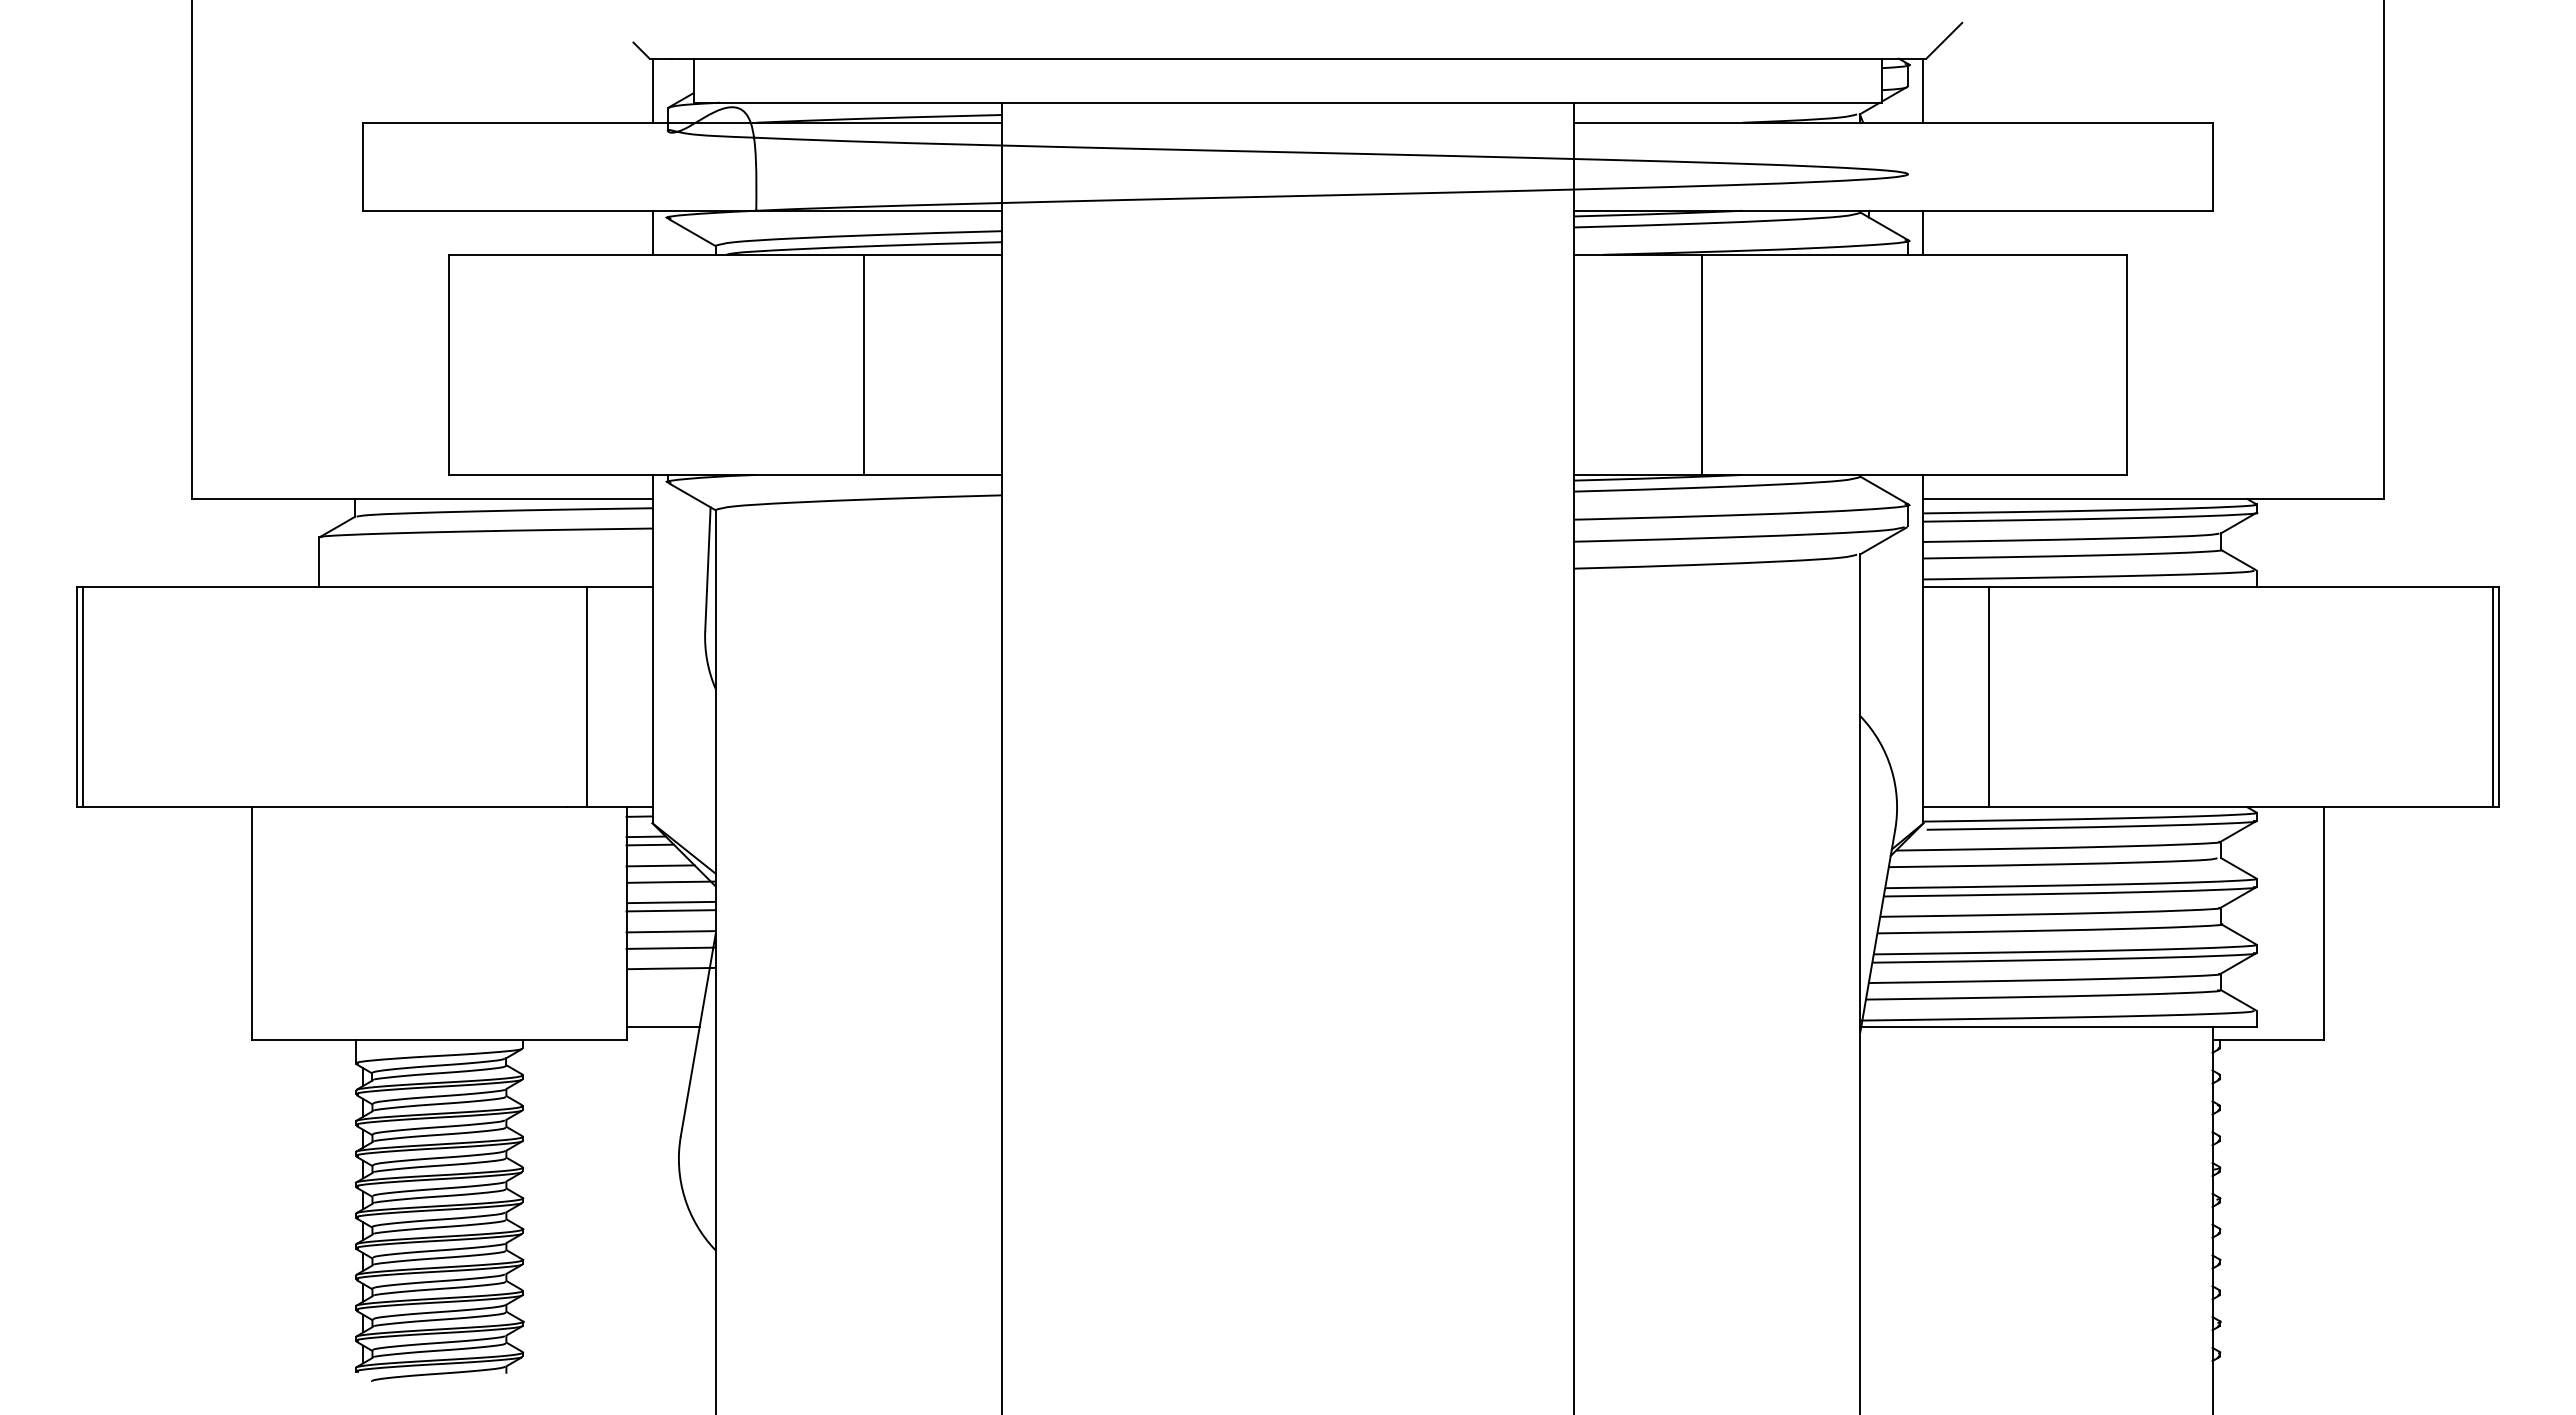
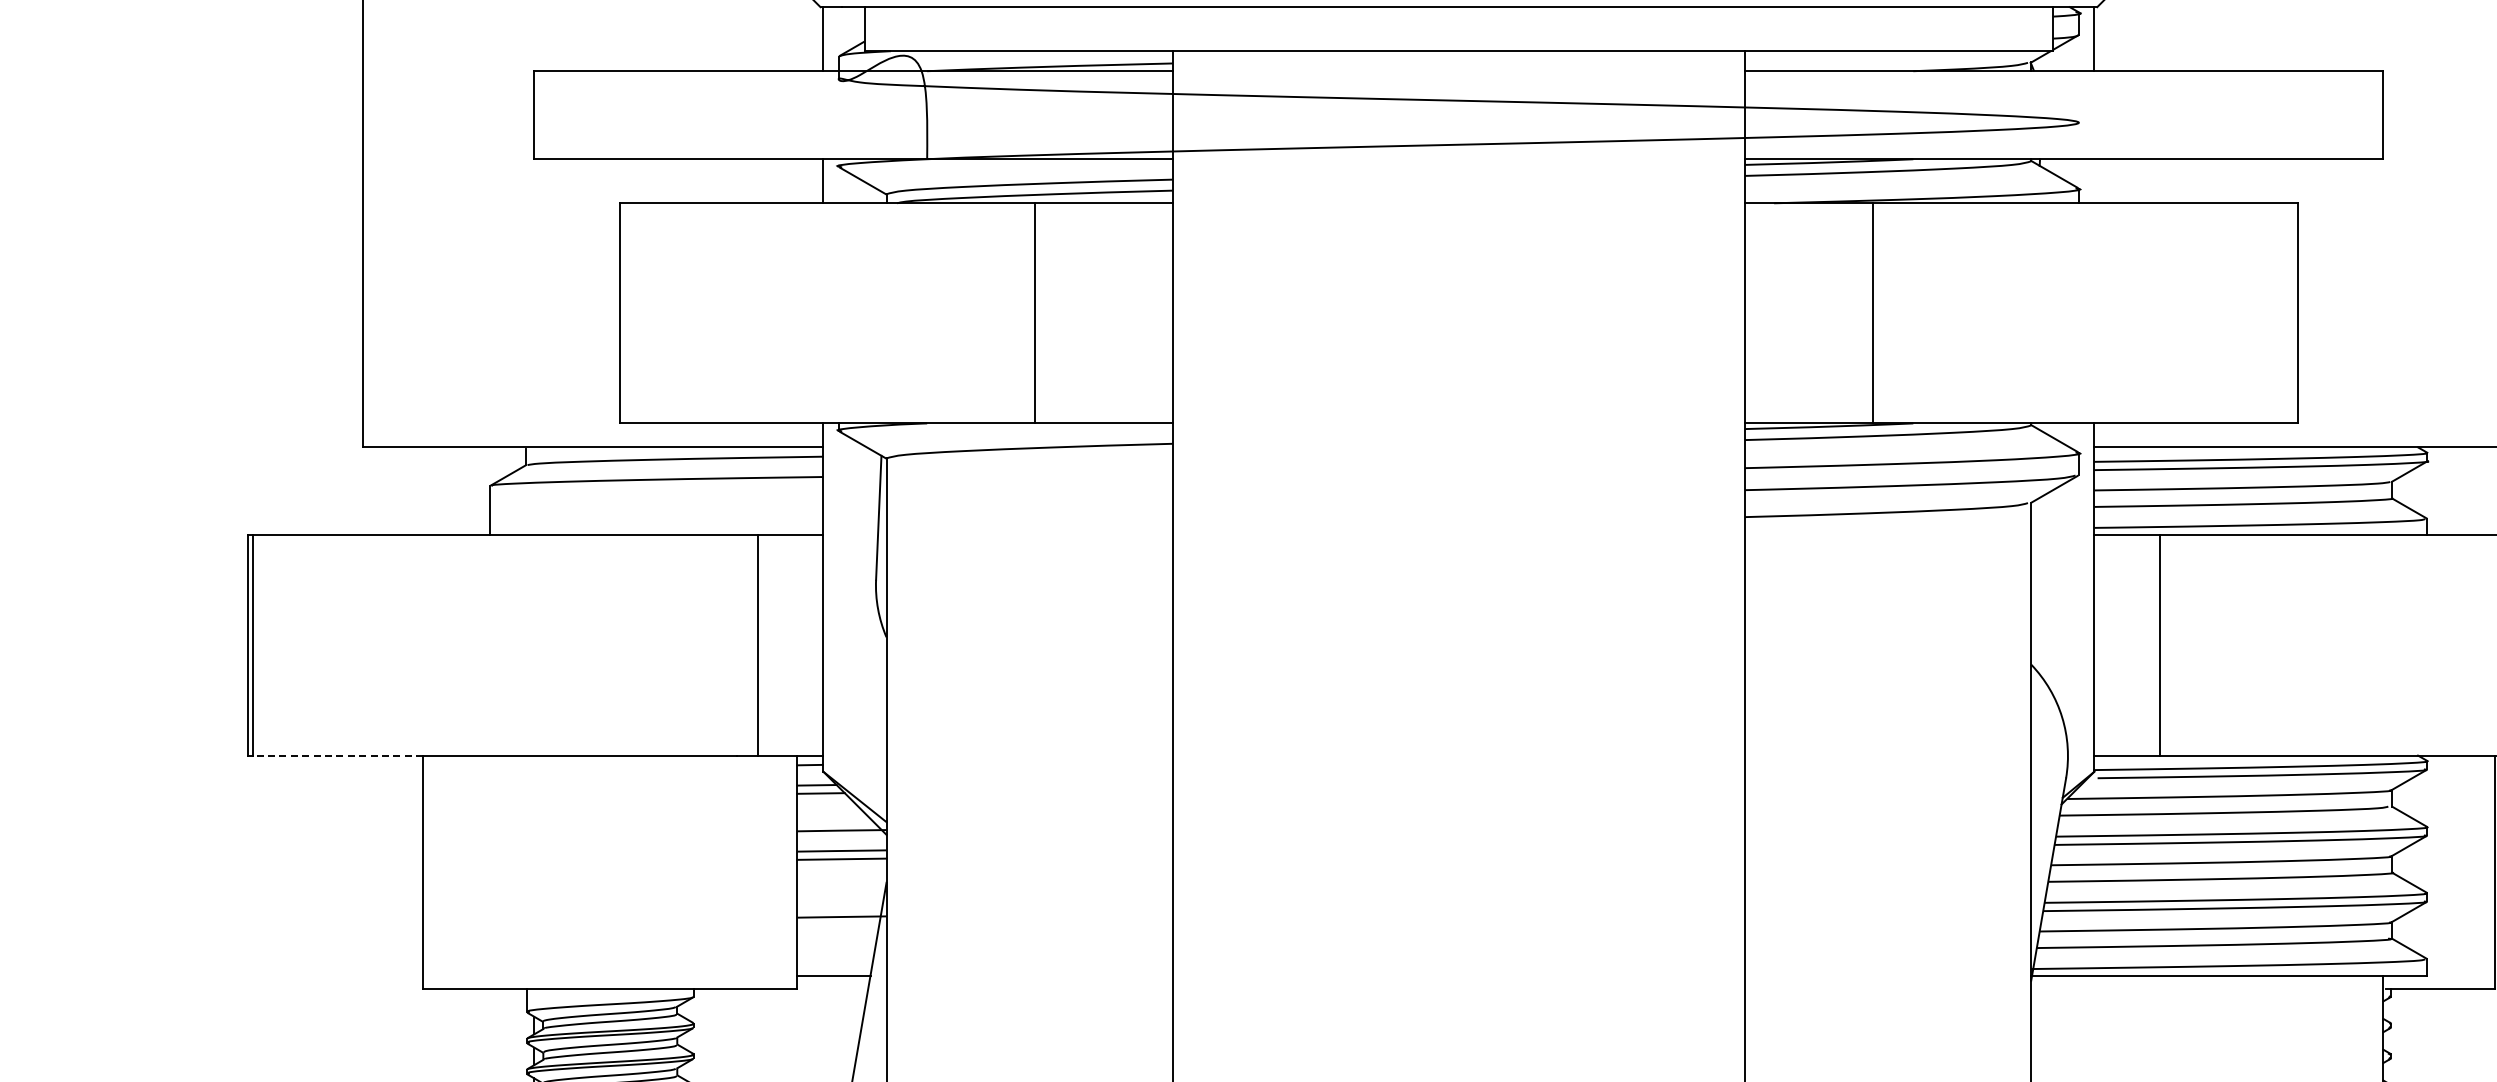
line: (1923, 232) -> (2094, 180), removed
line: (167, 807) -> (338, 755), solid -> dashed
line: (660, 865) -> (831, 813), removed
line: (670, 931) -> (841, 879), removed
line: (670, 947) -> (841, 895), removed

